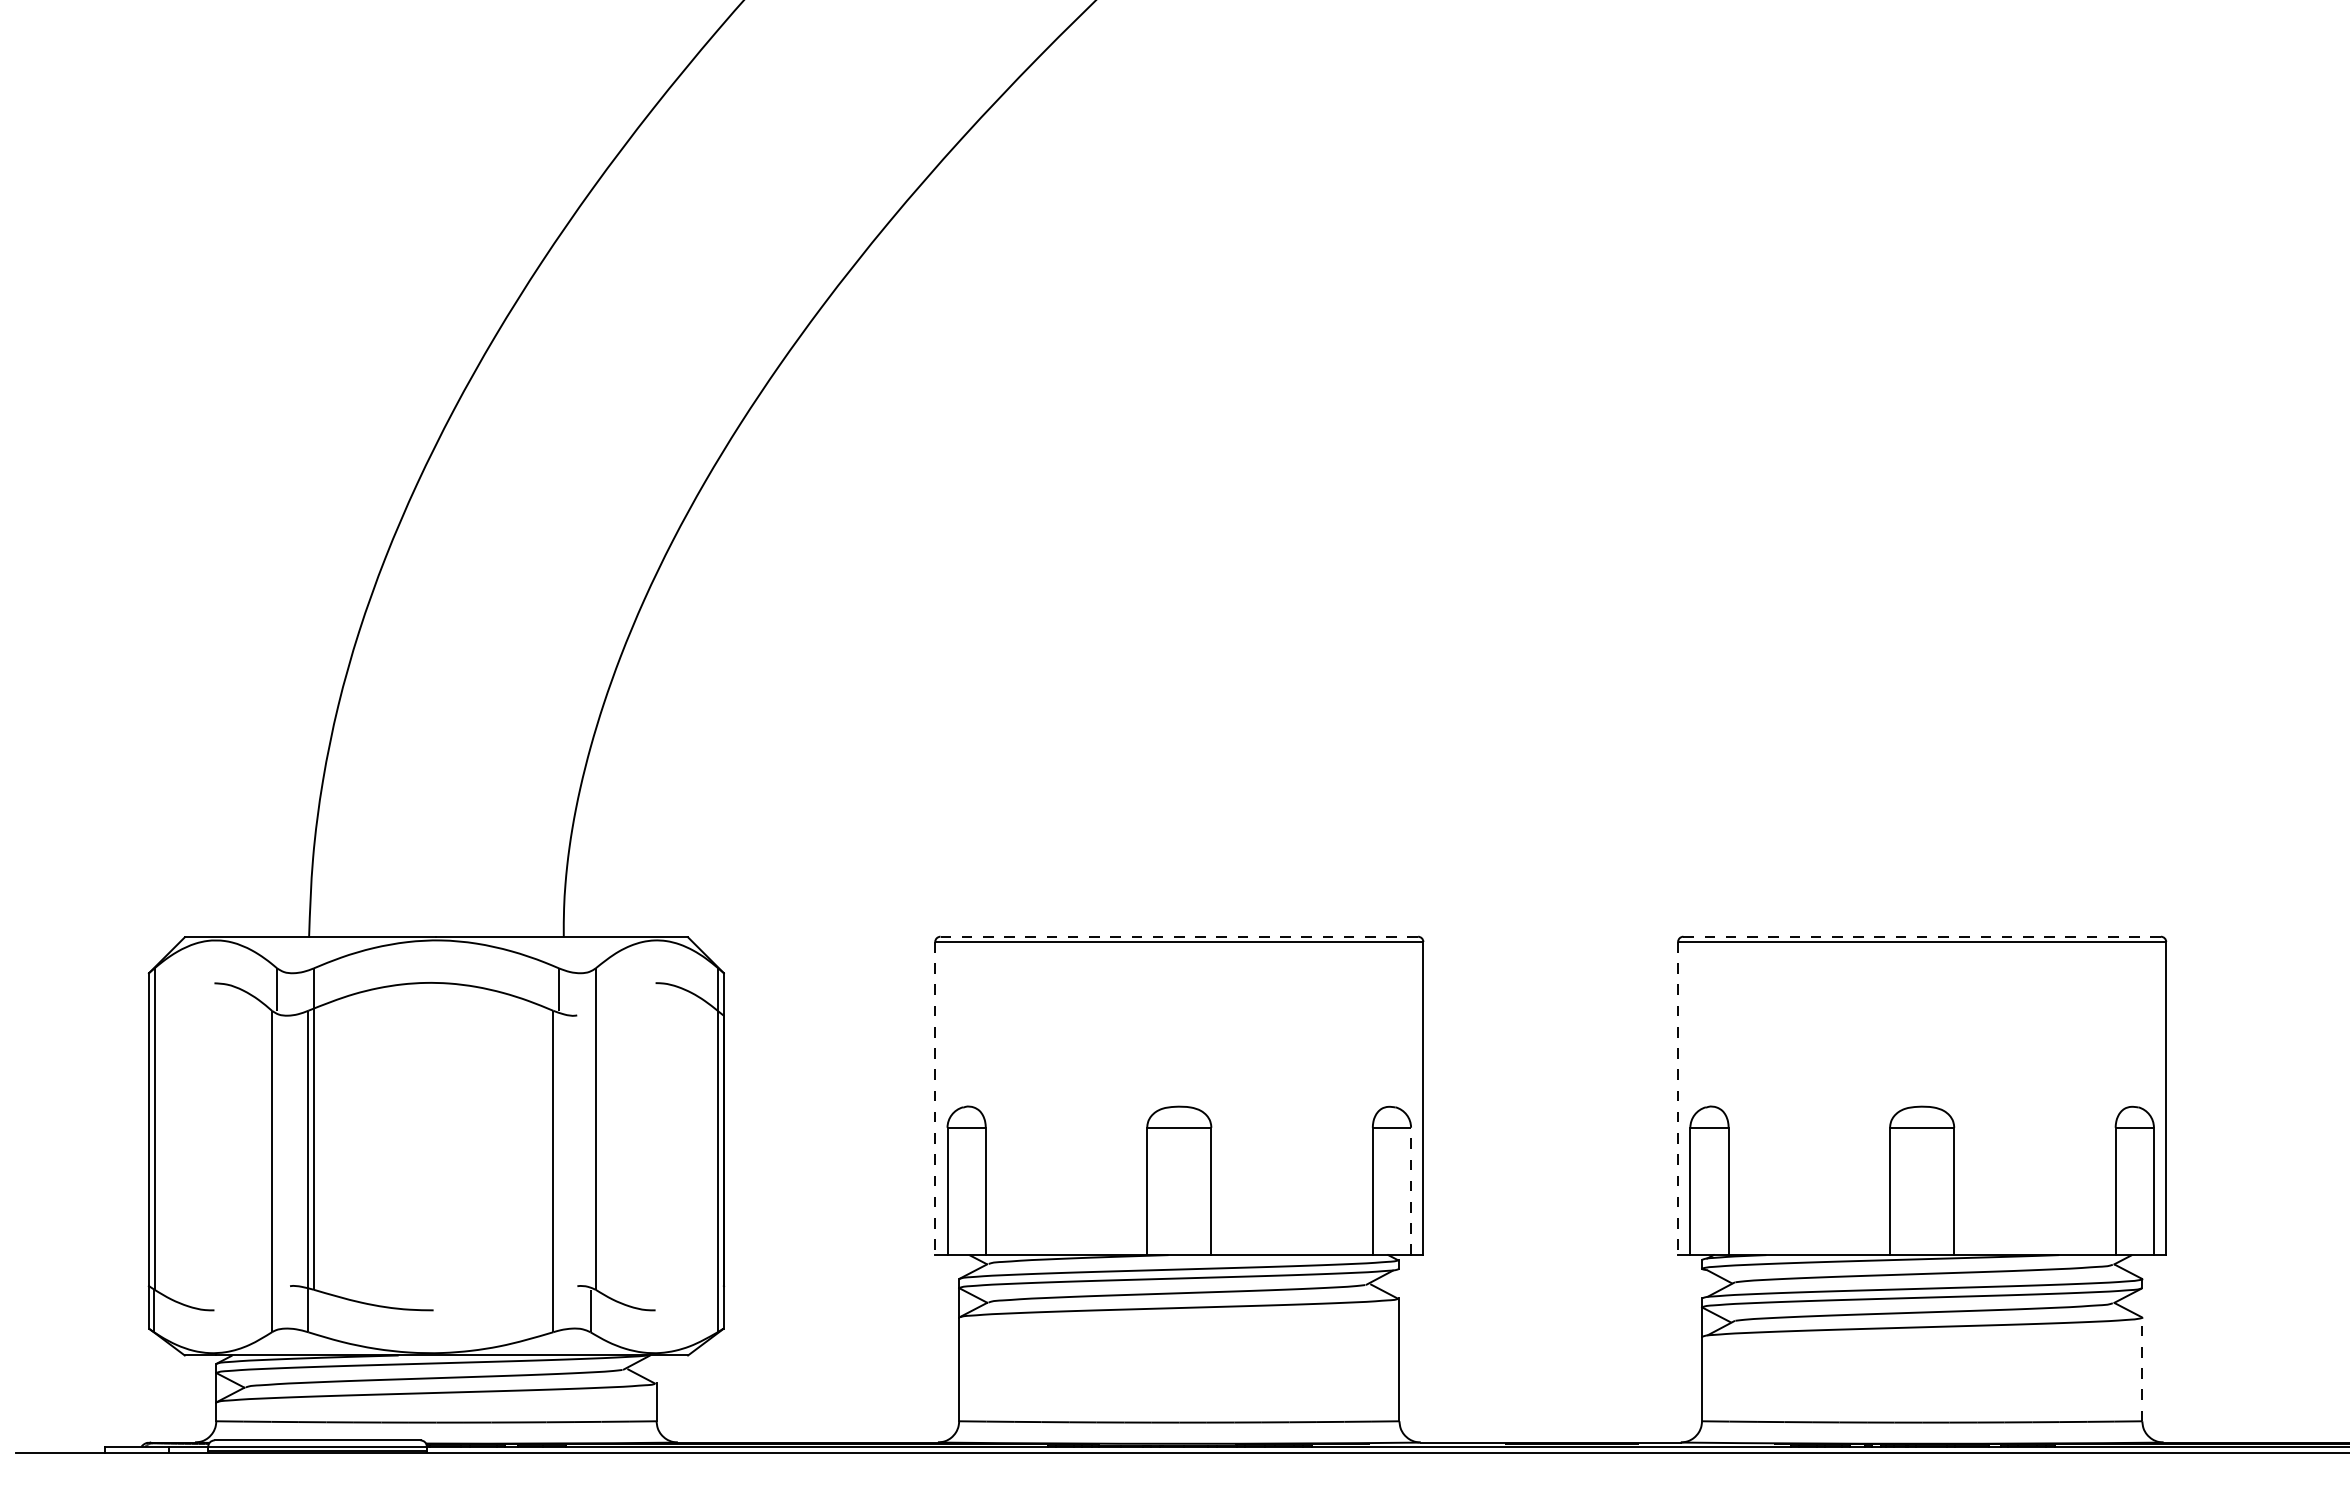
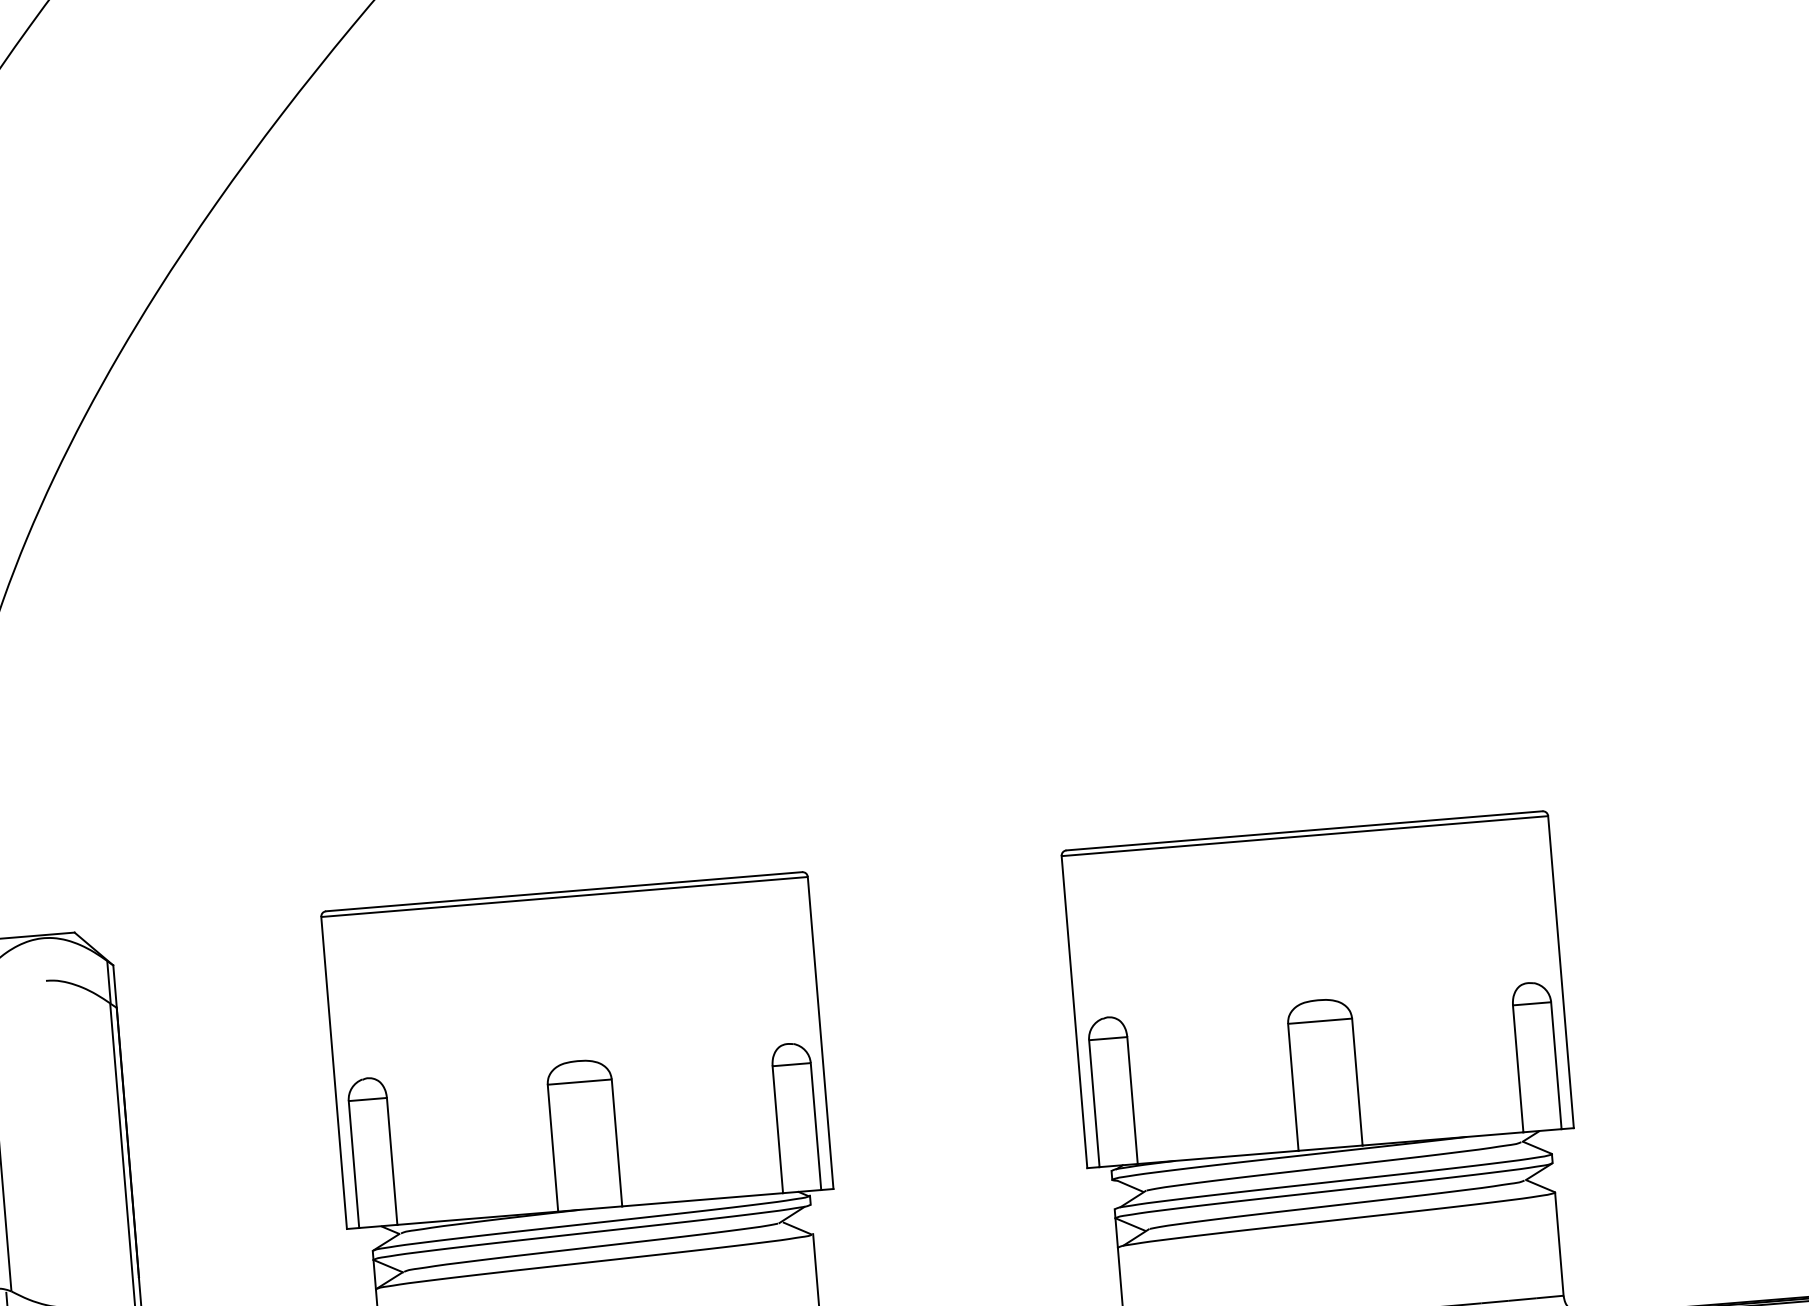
line: (1179, 936) -> (564, 891), dashed -> solid
line: (1922, 936) -> (1304, 830), dashed -> solid
line: (935, 1098) -> (334, 1072), dashed -> solid
line: (1678, 1098) -> (1074, 1012), dashed -> solid
line: (1411, 1191) -> (816, 1126), dashed -> solid
line: (2142, 1369) -> (1559, 1244), dashed -> solid

